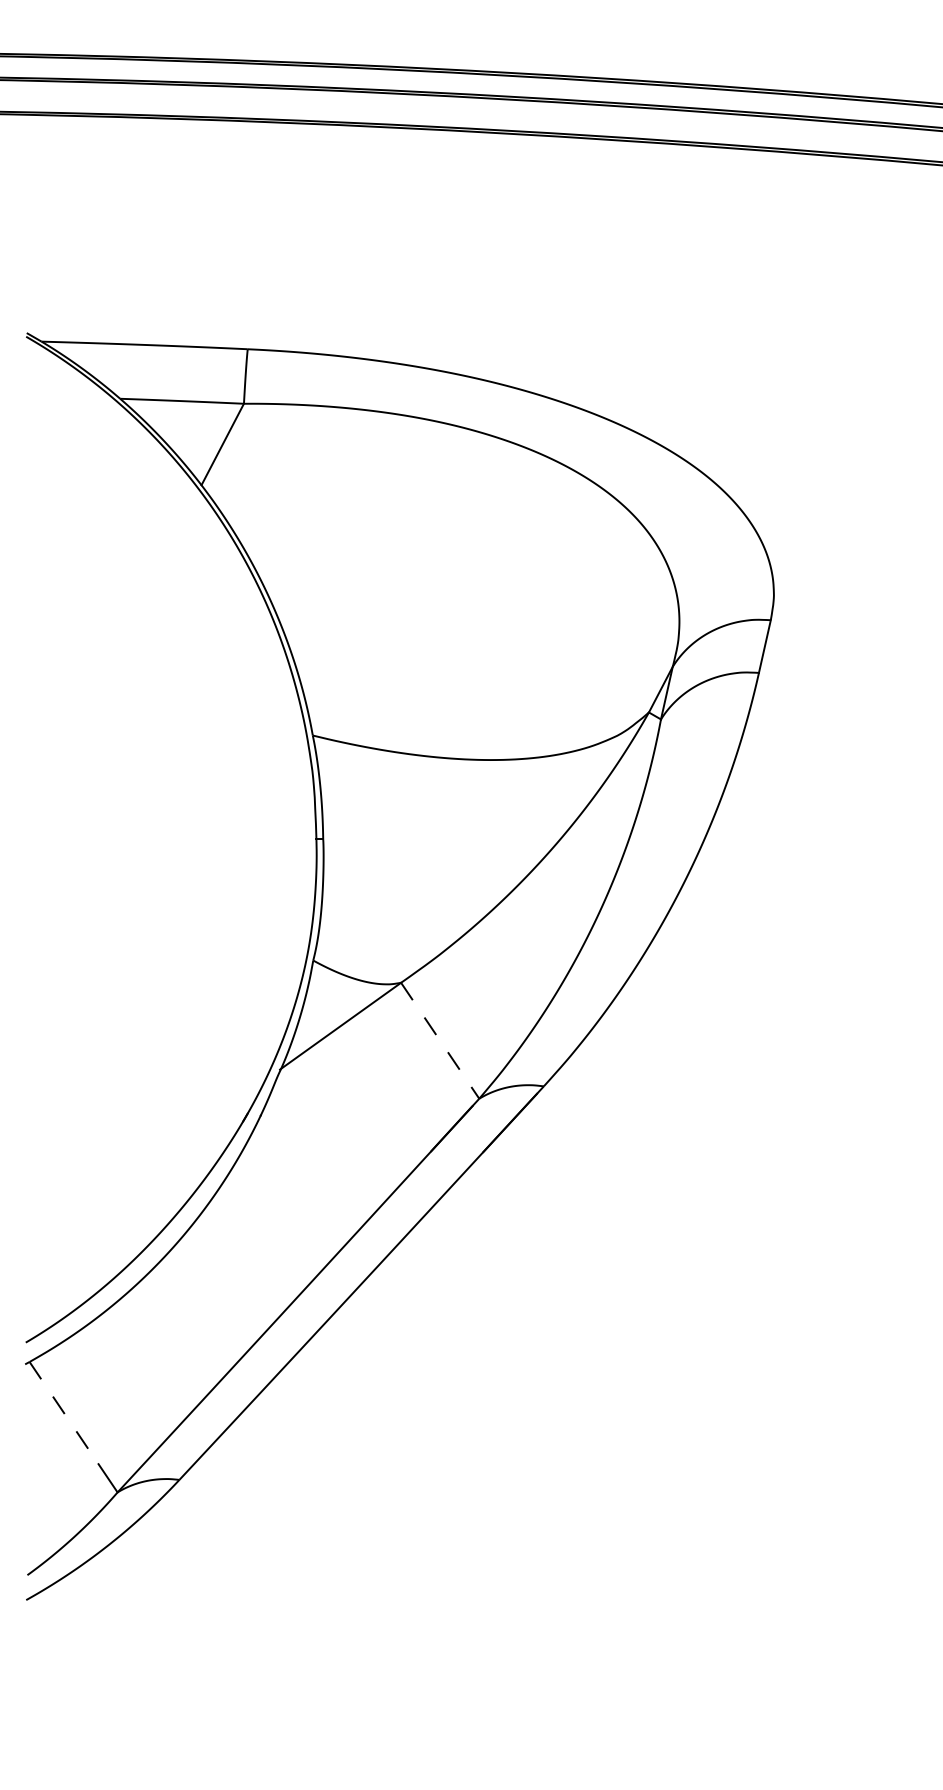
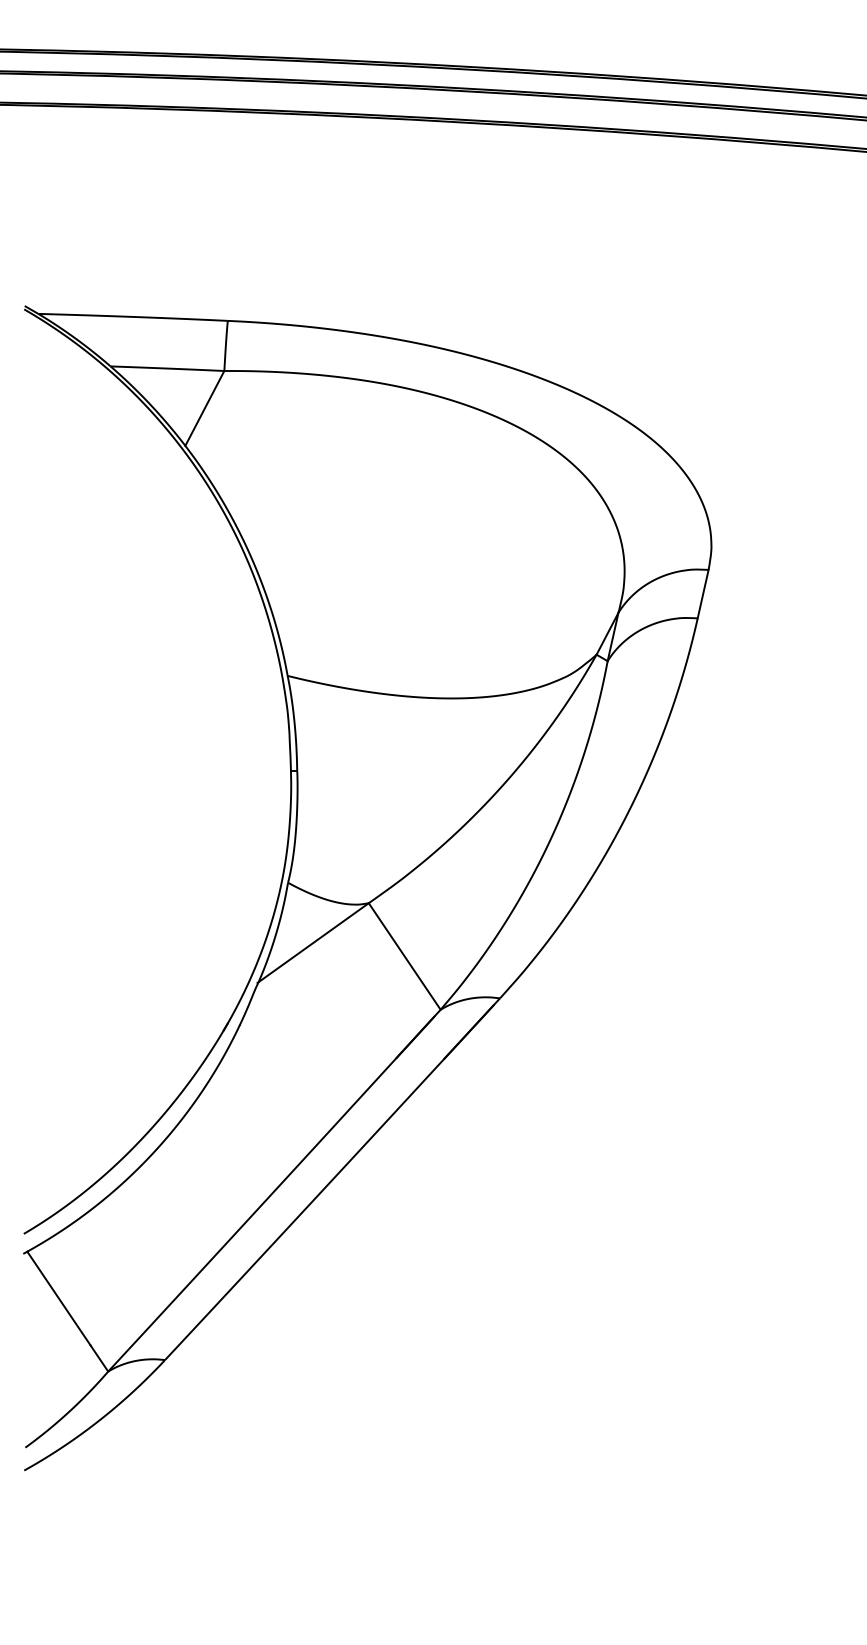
line: (439, 1040) -> (404, 956), dashed -> solid
line: (64, 1412) -> (59, 1298), dashed -> solid

